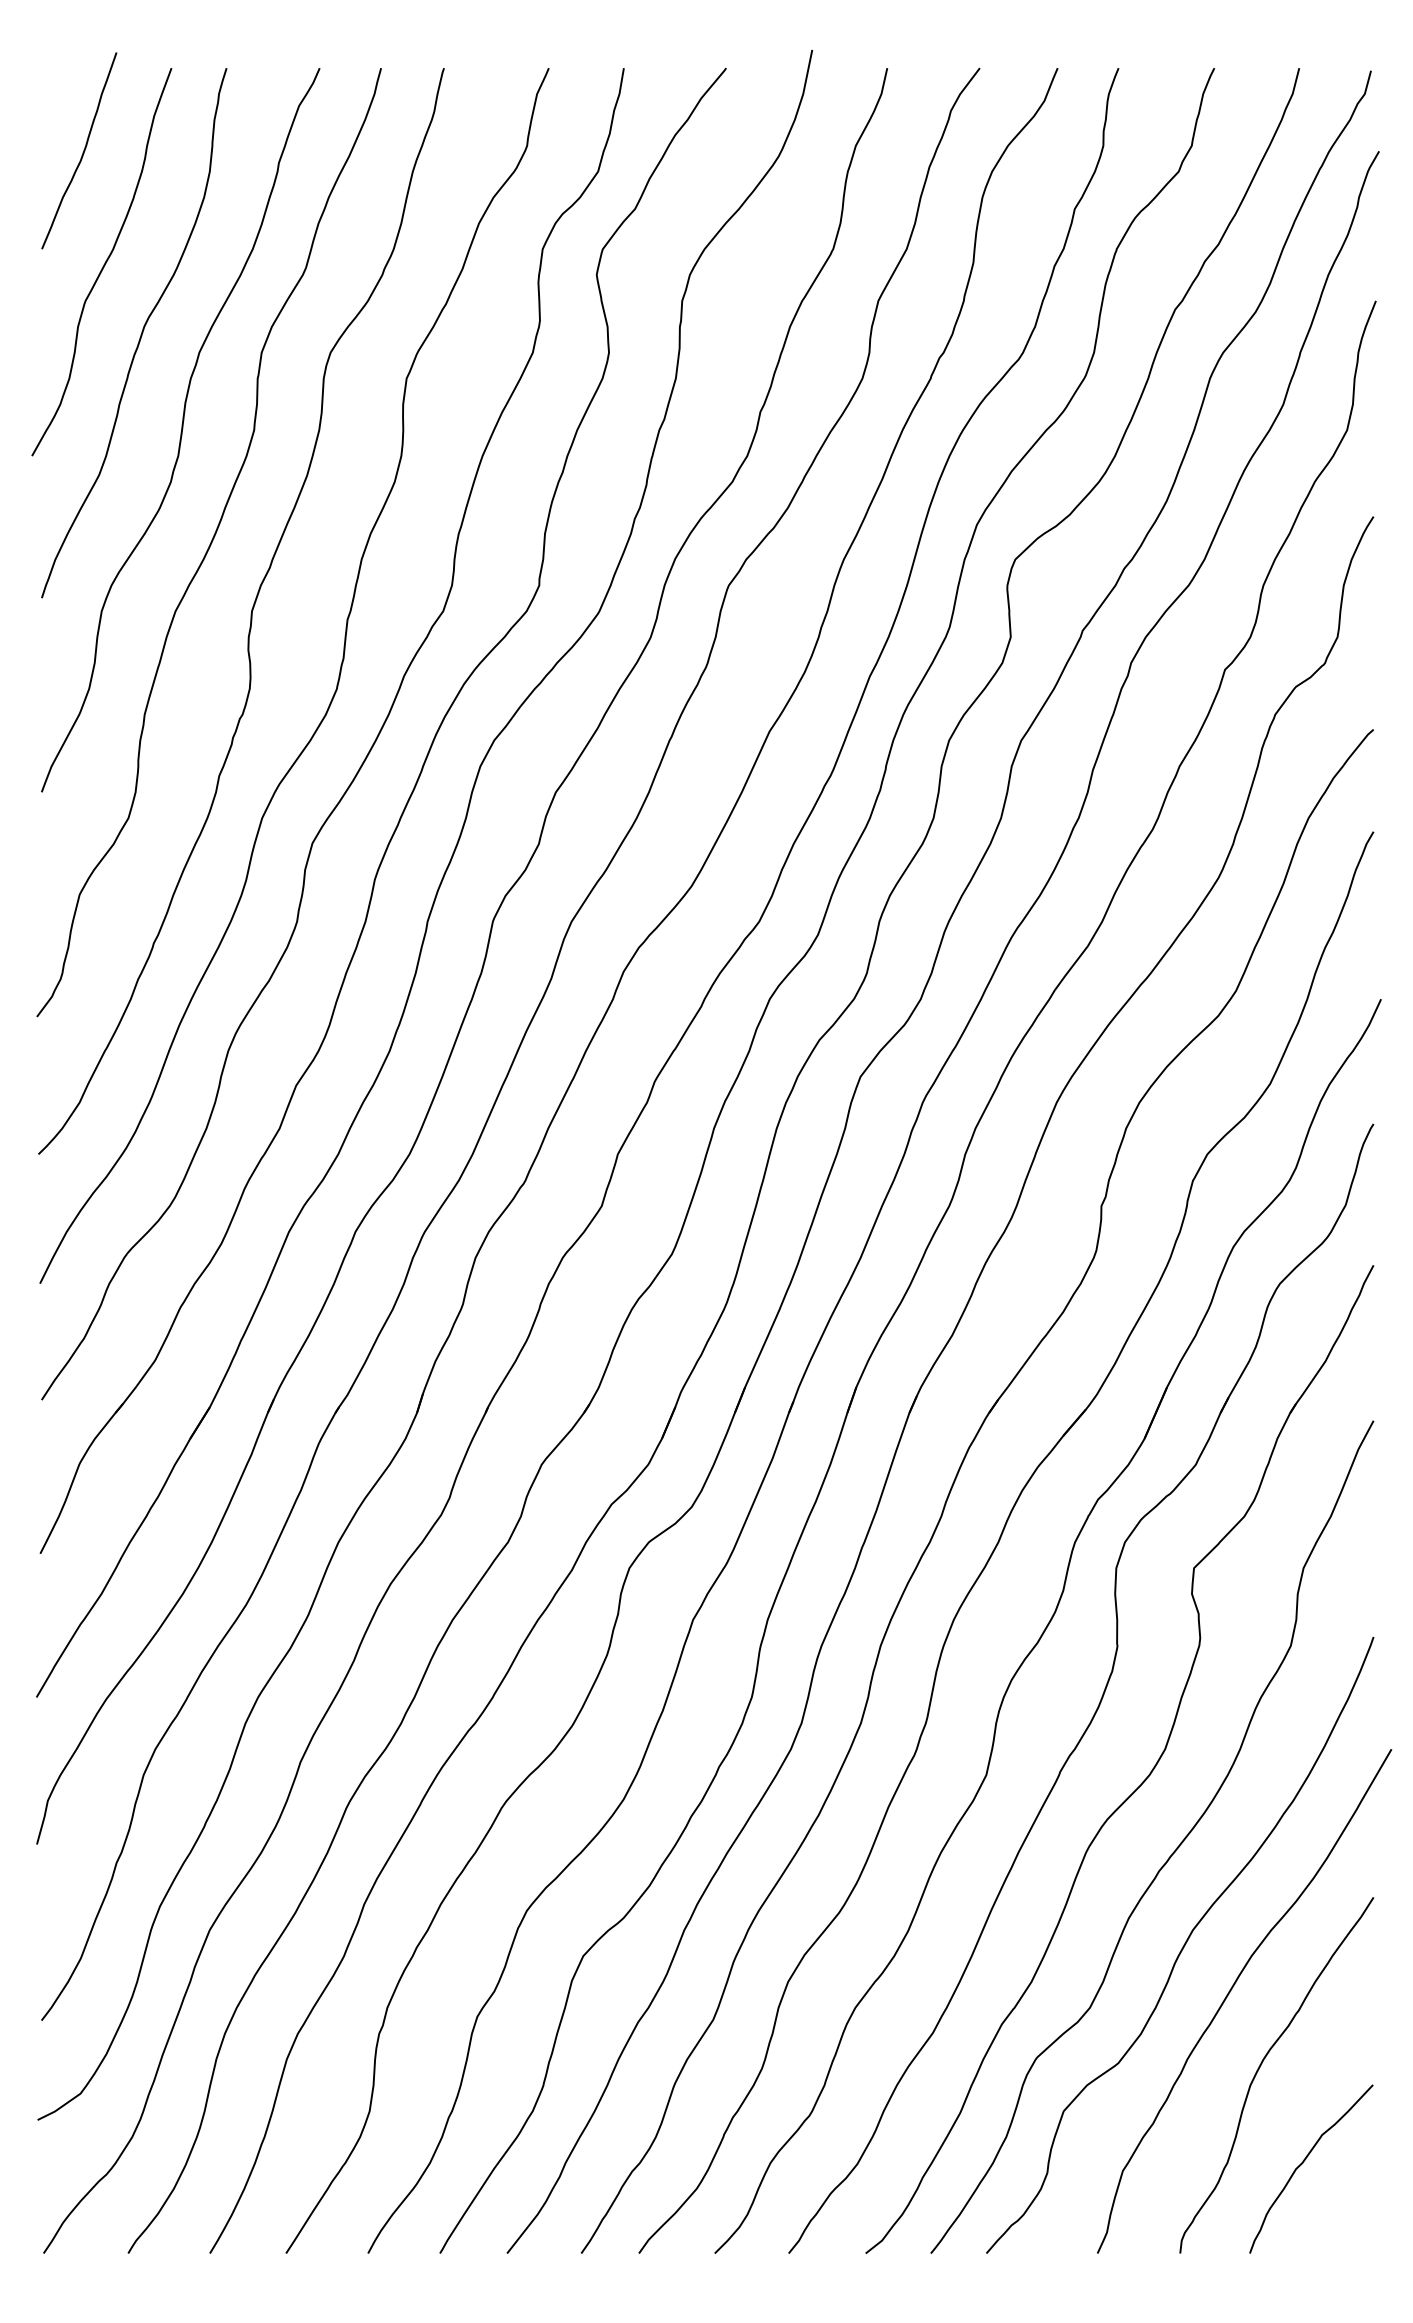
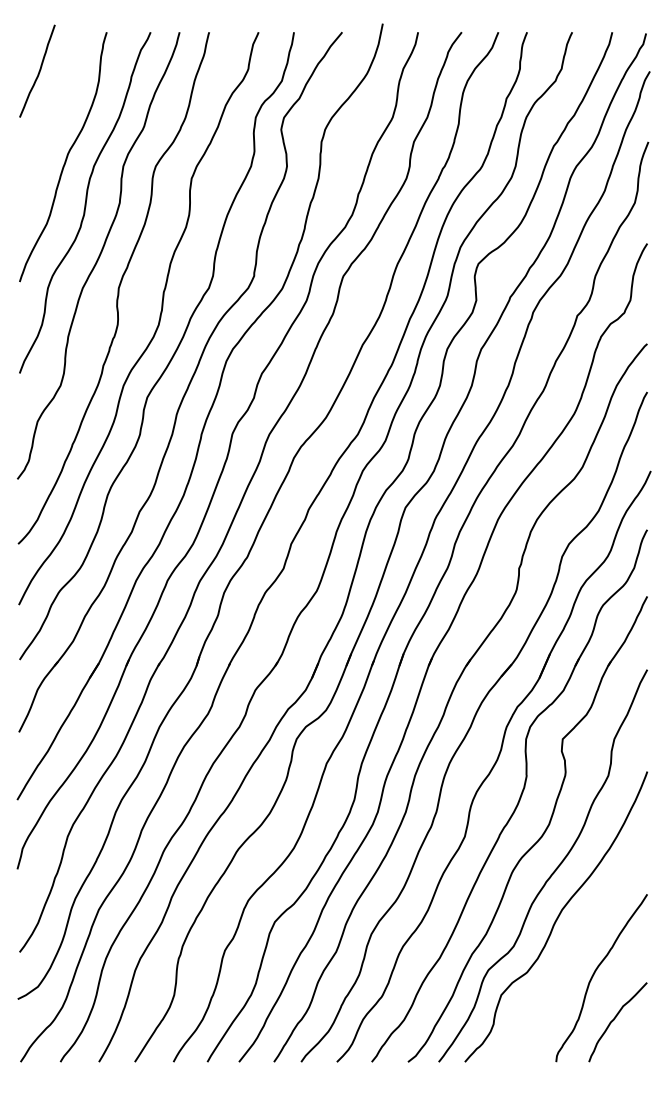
curve: (102, 263) -> (48, 124), removed
curve: (1231, 1993) -> (580, 939), removed

